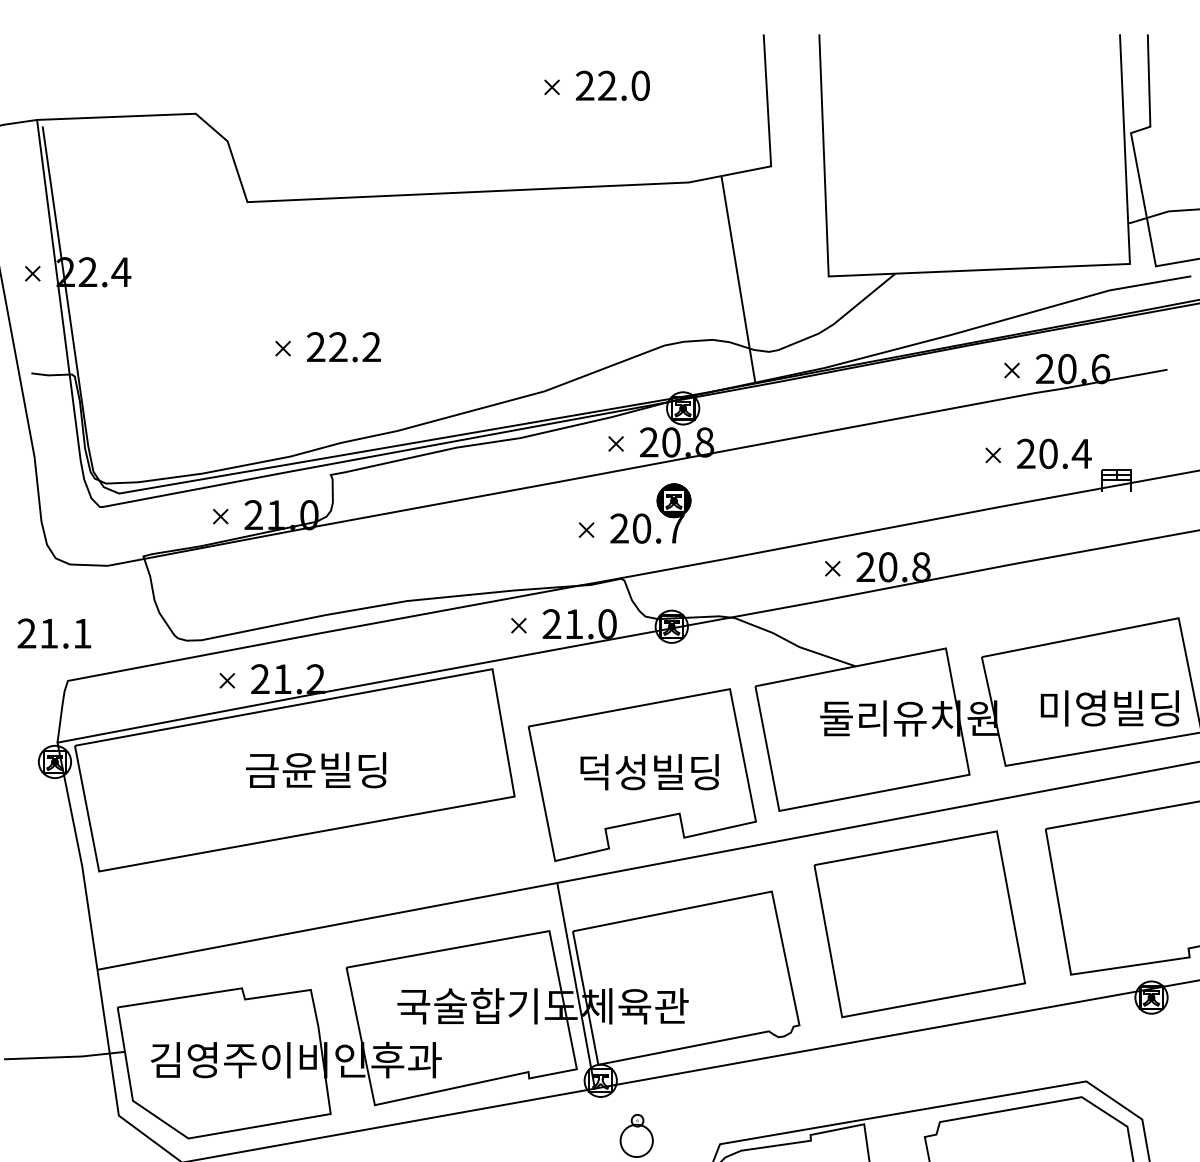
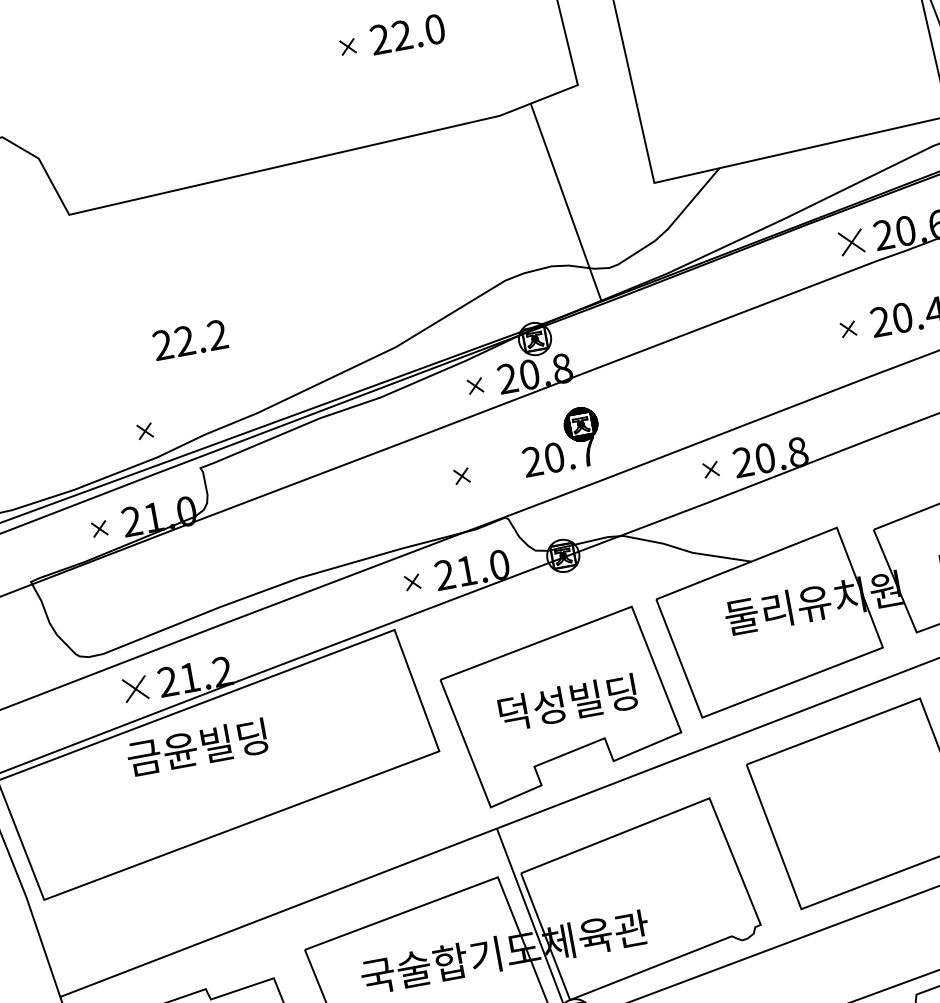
part: (282, 348) -> (144, 431), moved
part: (1011, 370) -> (851, 242), size x1.6
part: (650, 513) -> (560, 441), moved
part: (227, 680) -> (135, 688), size x1.6
text: (316, 770) -> (197, 747), moved

